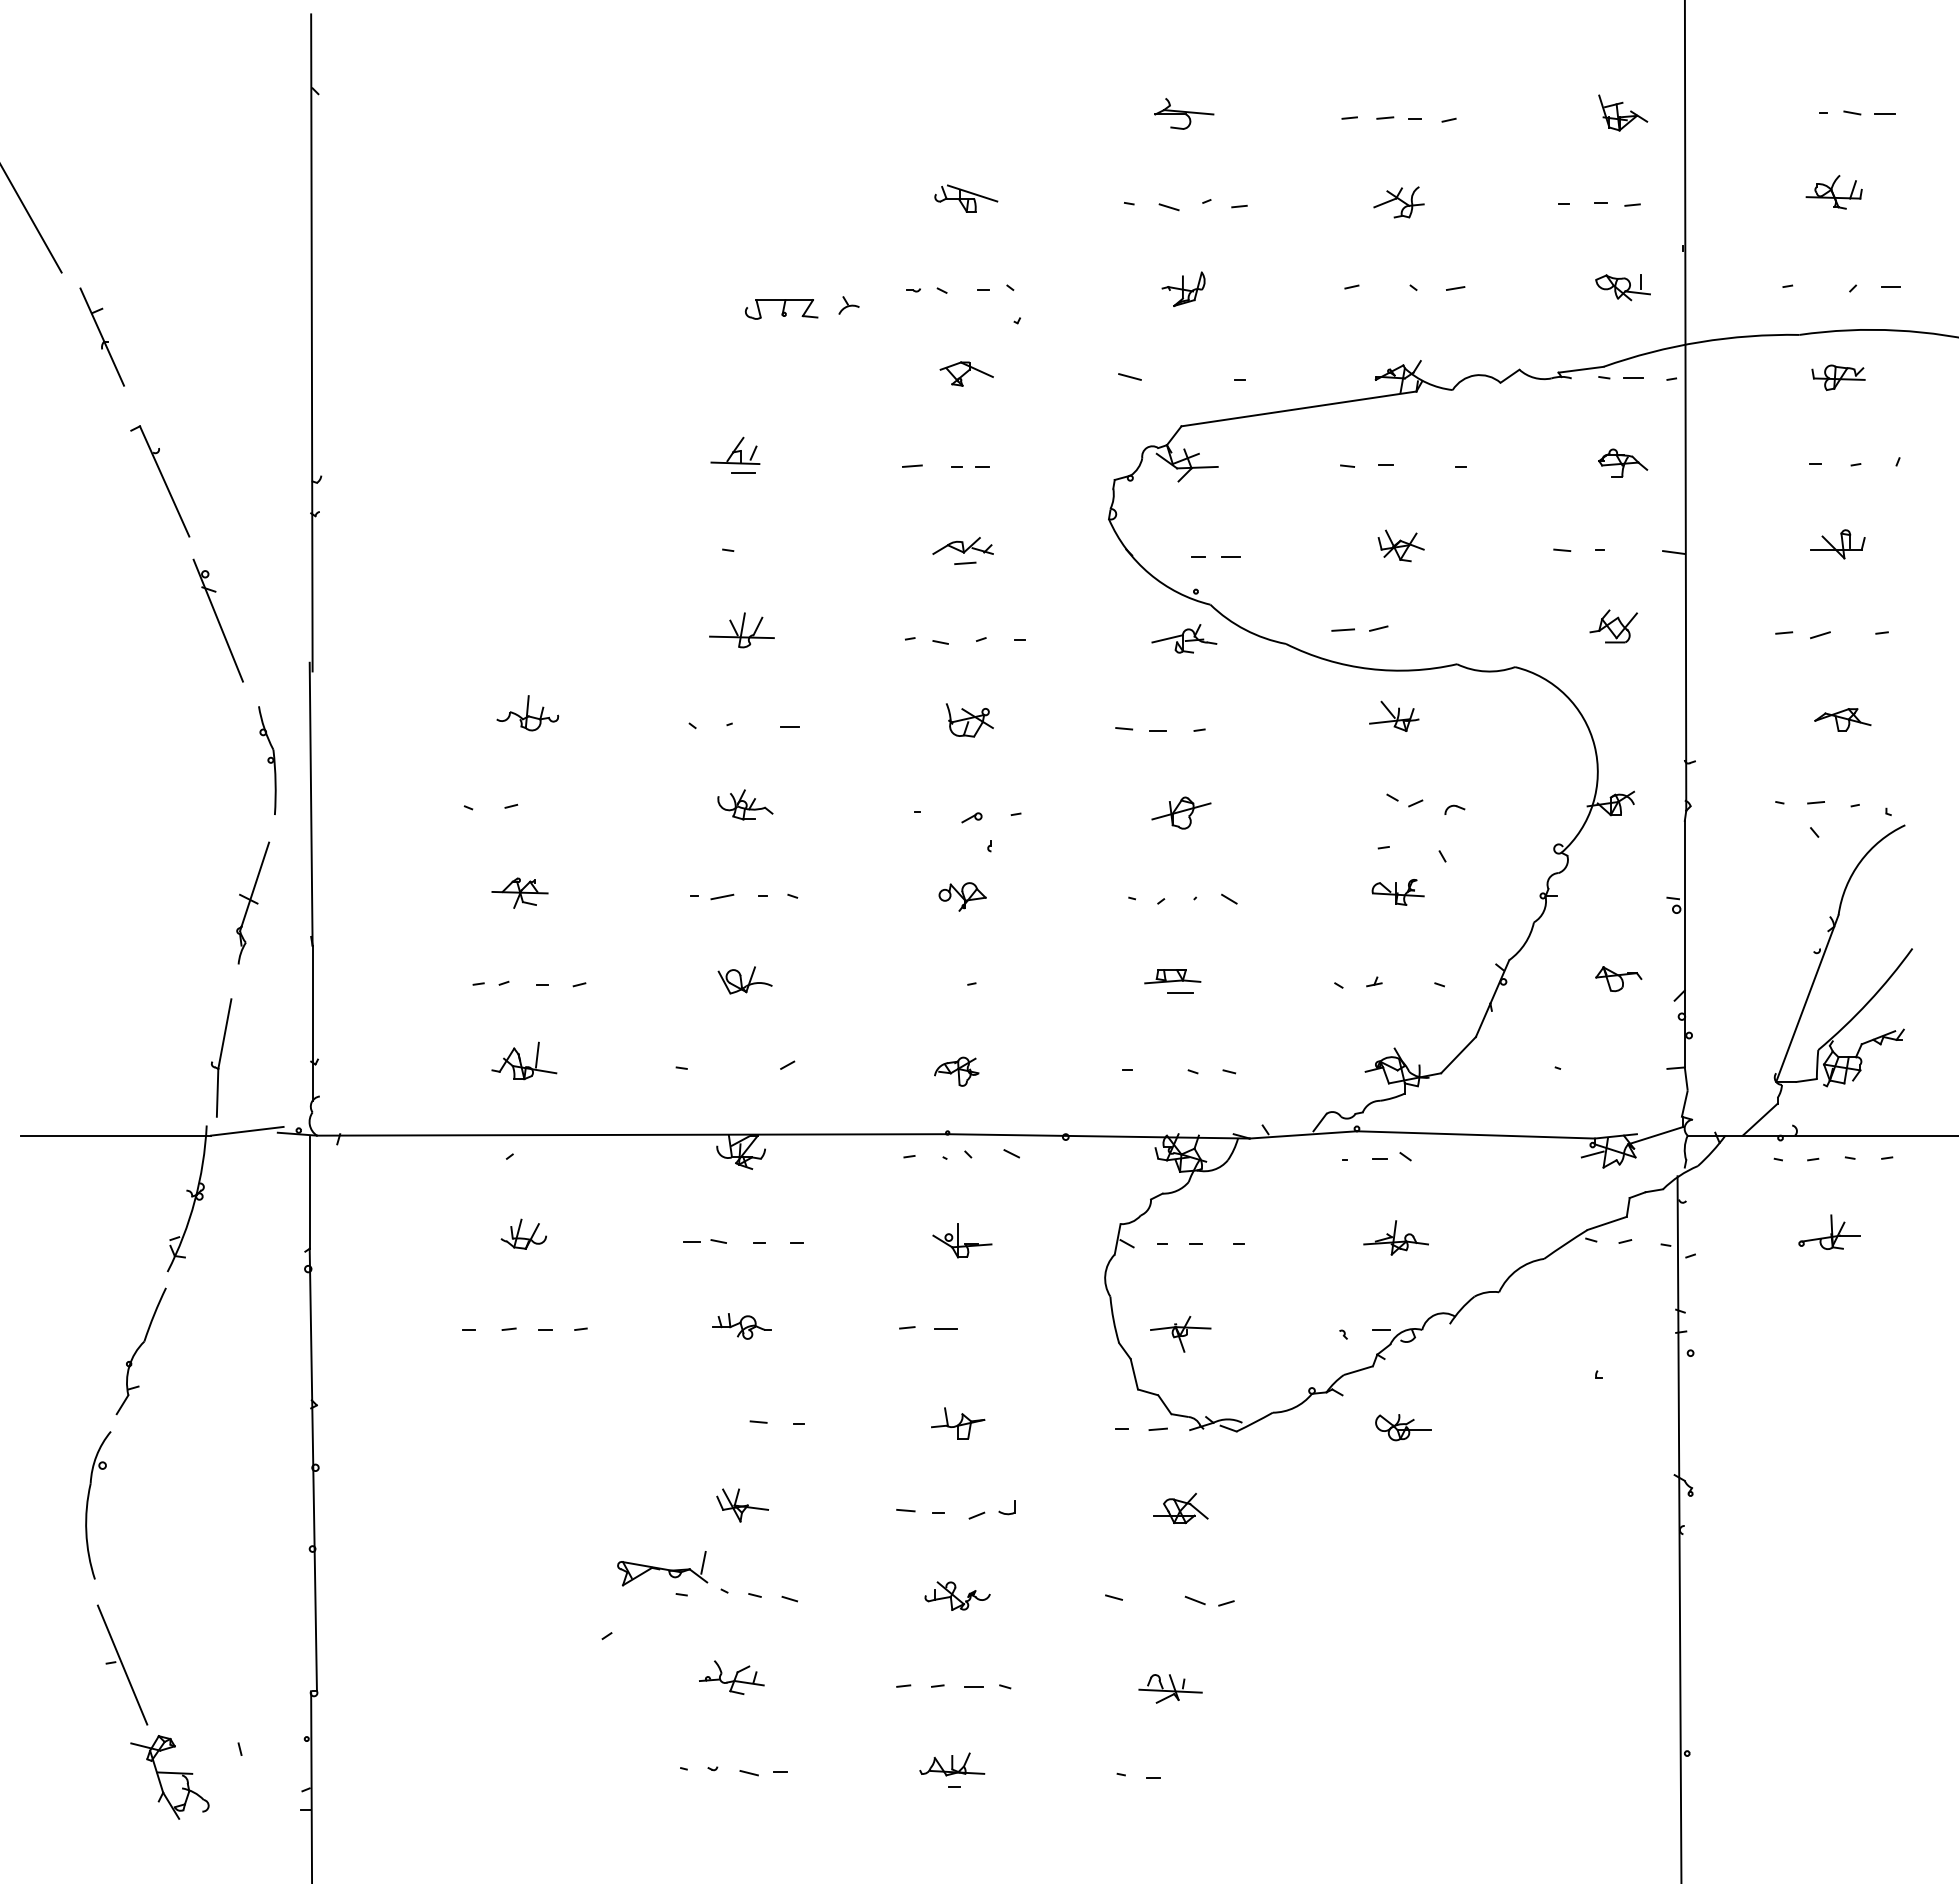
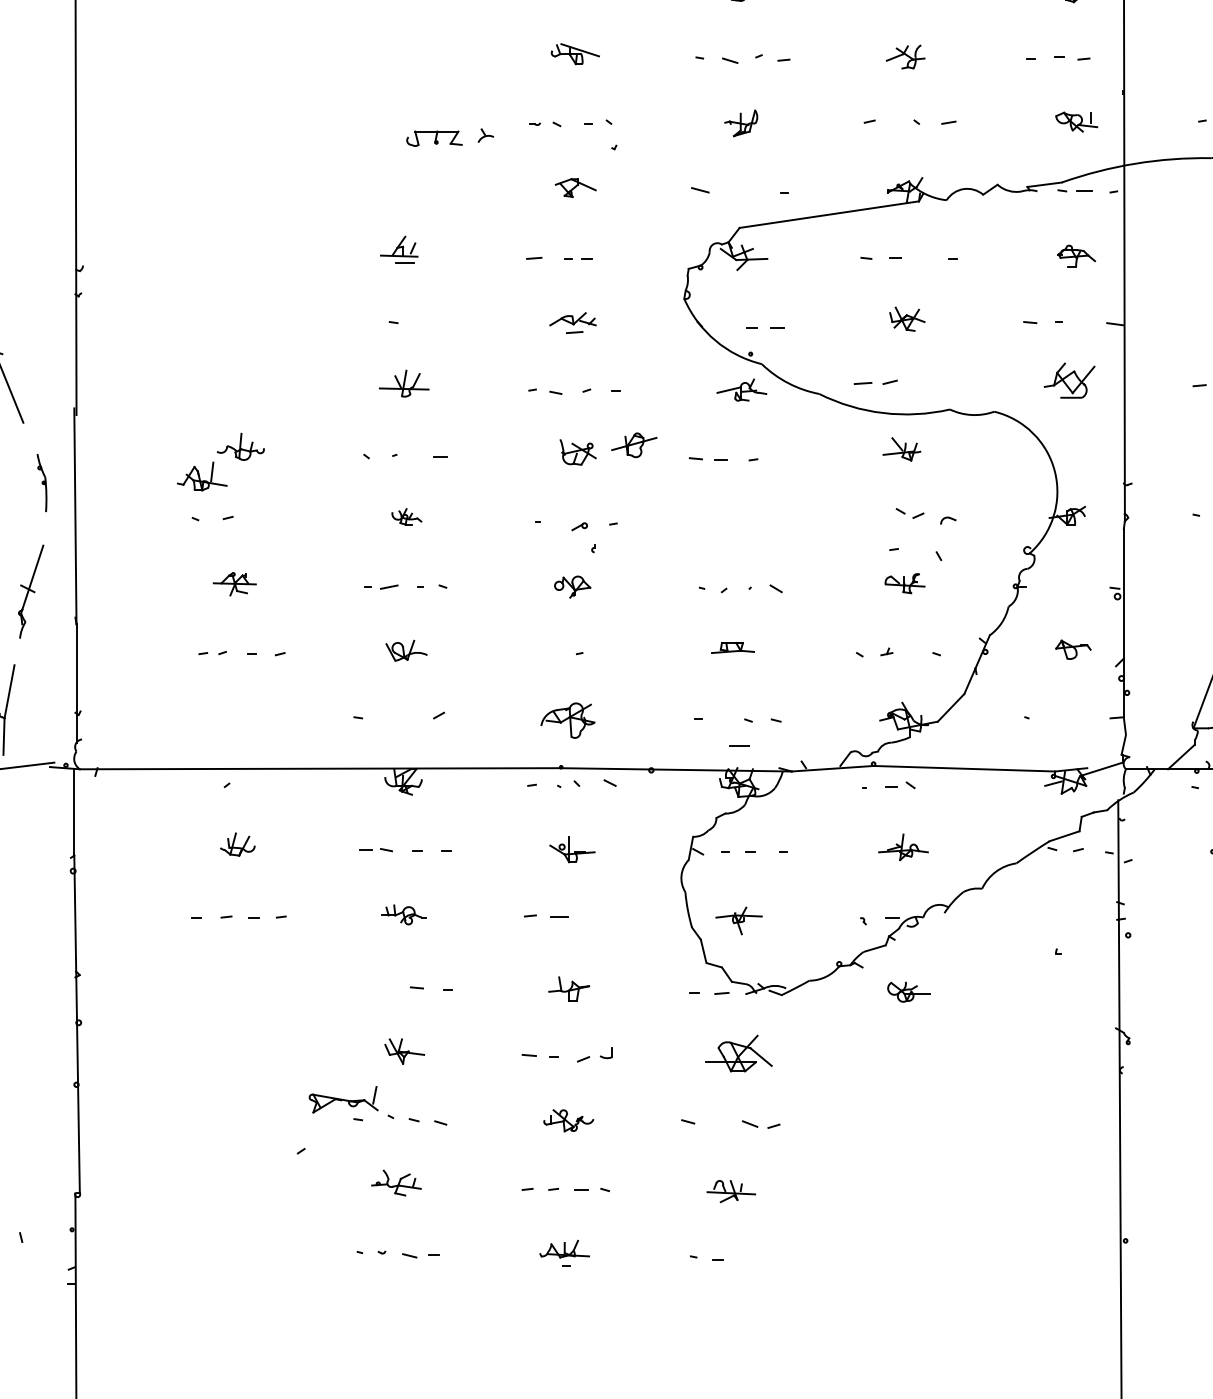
part: (1613, 626) -> (1069, 380), size x1.4
part: (267, 760) -> (42, 482), size x0.7
part: (745, 804) -> (406, 516), size x0.7
part: (1181, 812) -> (634, 444), moved
line: (1180, 992) -> (738, 745), moved
part: (524, 1060) -> (202, 476), moved
part: (956, 1071) -> (567, 720), size x1.6
part: (1180, 1508) -> (738, 1053), size x1.6

